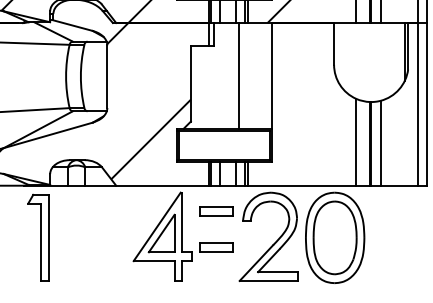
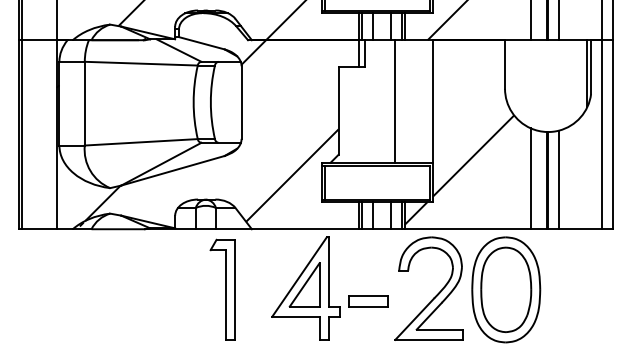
hatch: (294, 135) -> (459, 170), added
part: (216, 211) -> (368, 259), removed
part: (38, 237) -> (222, 289), moved

